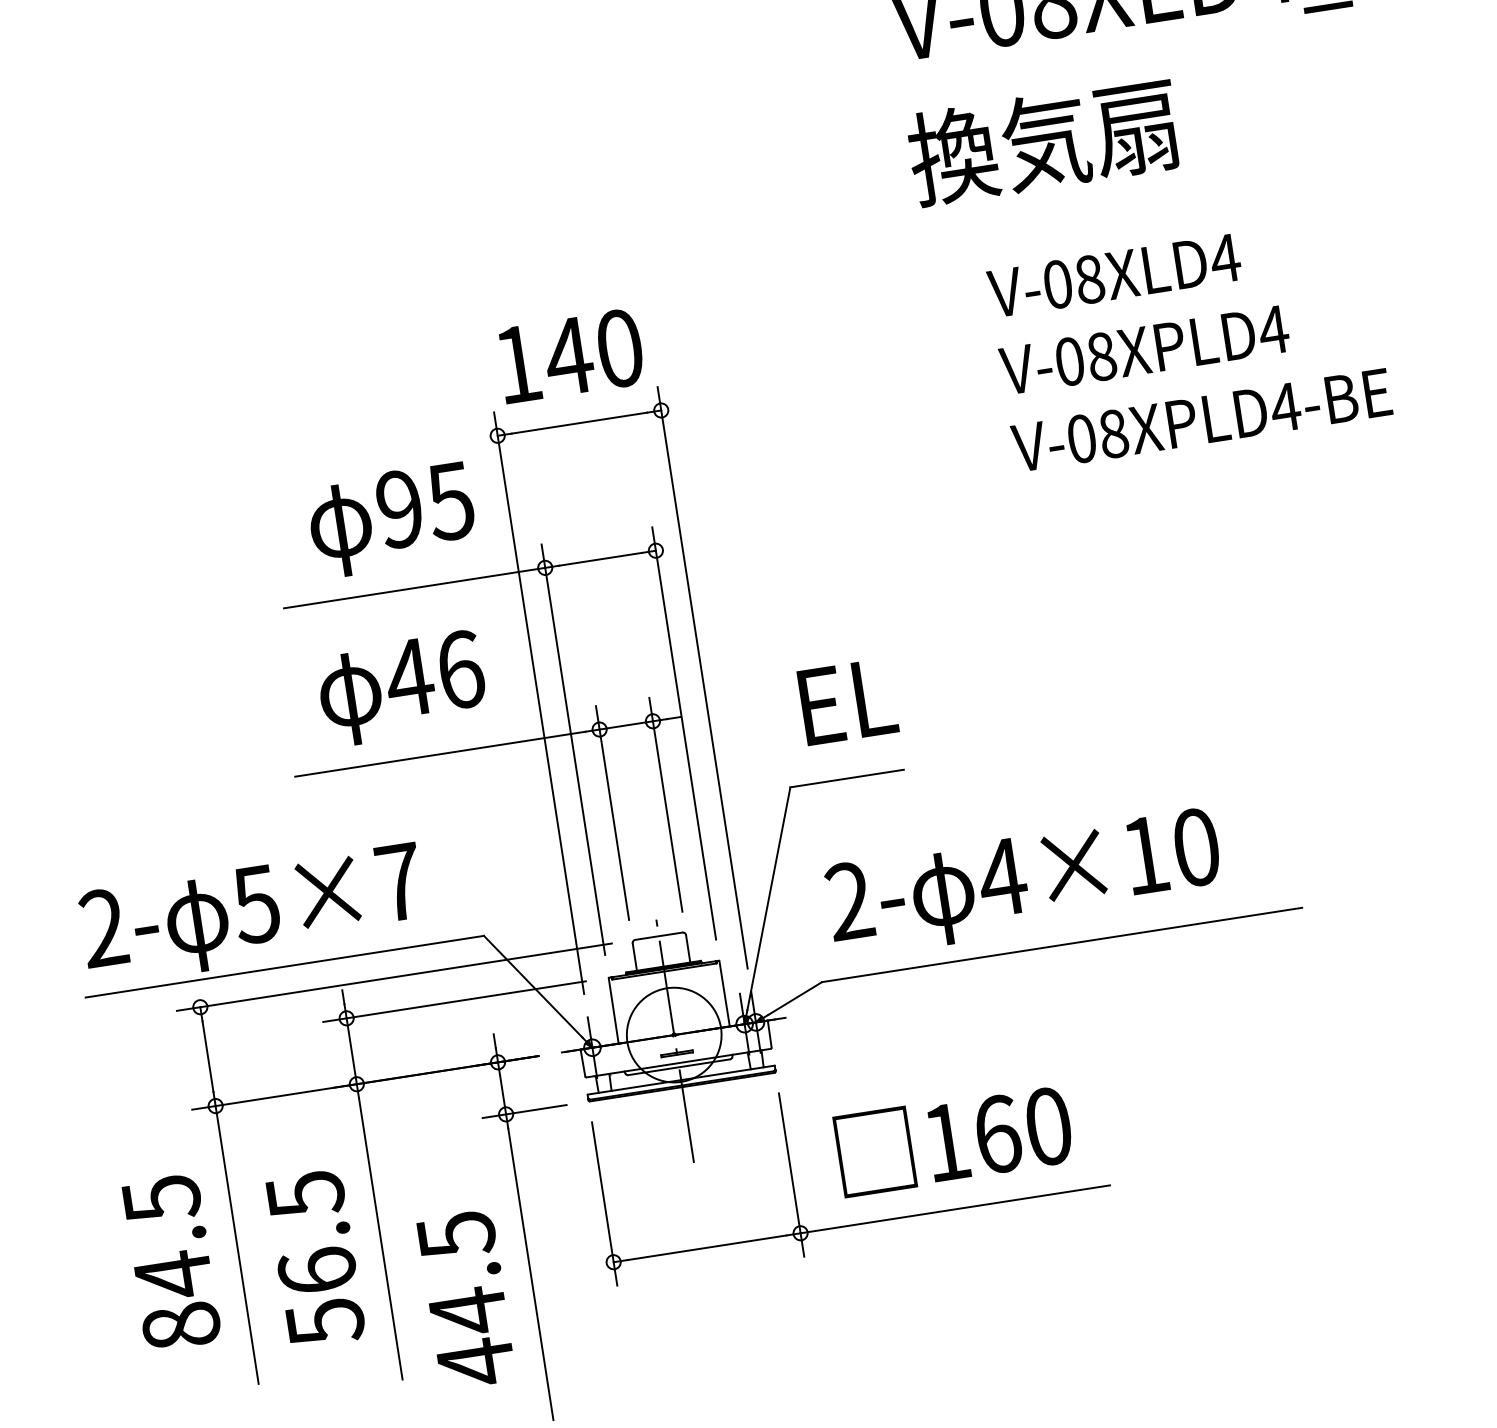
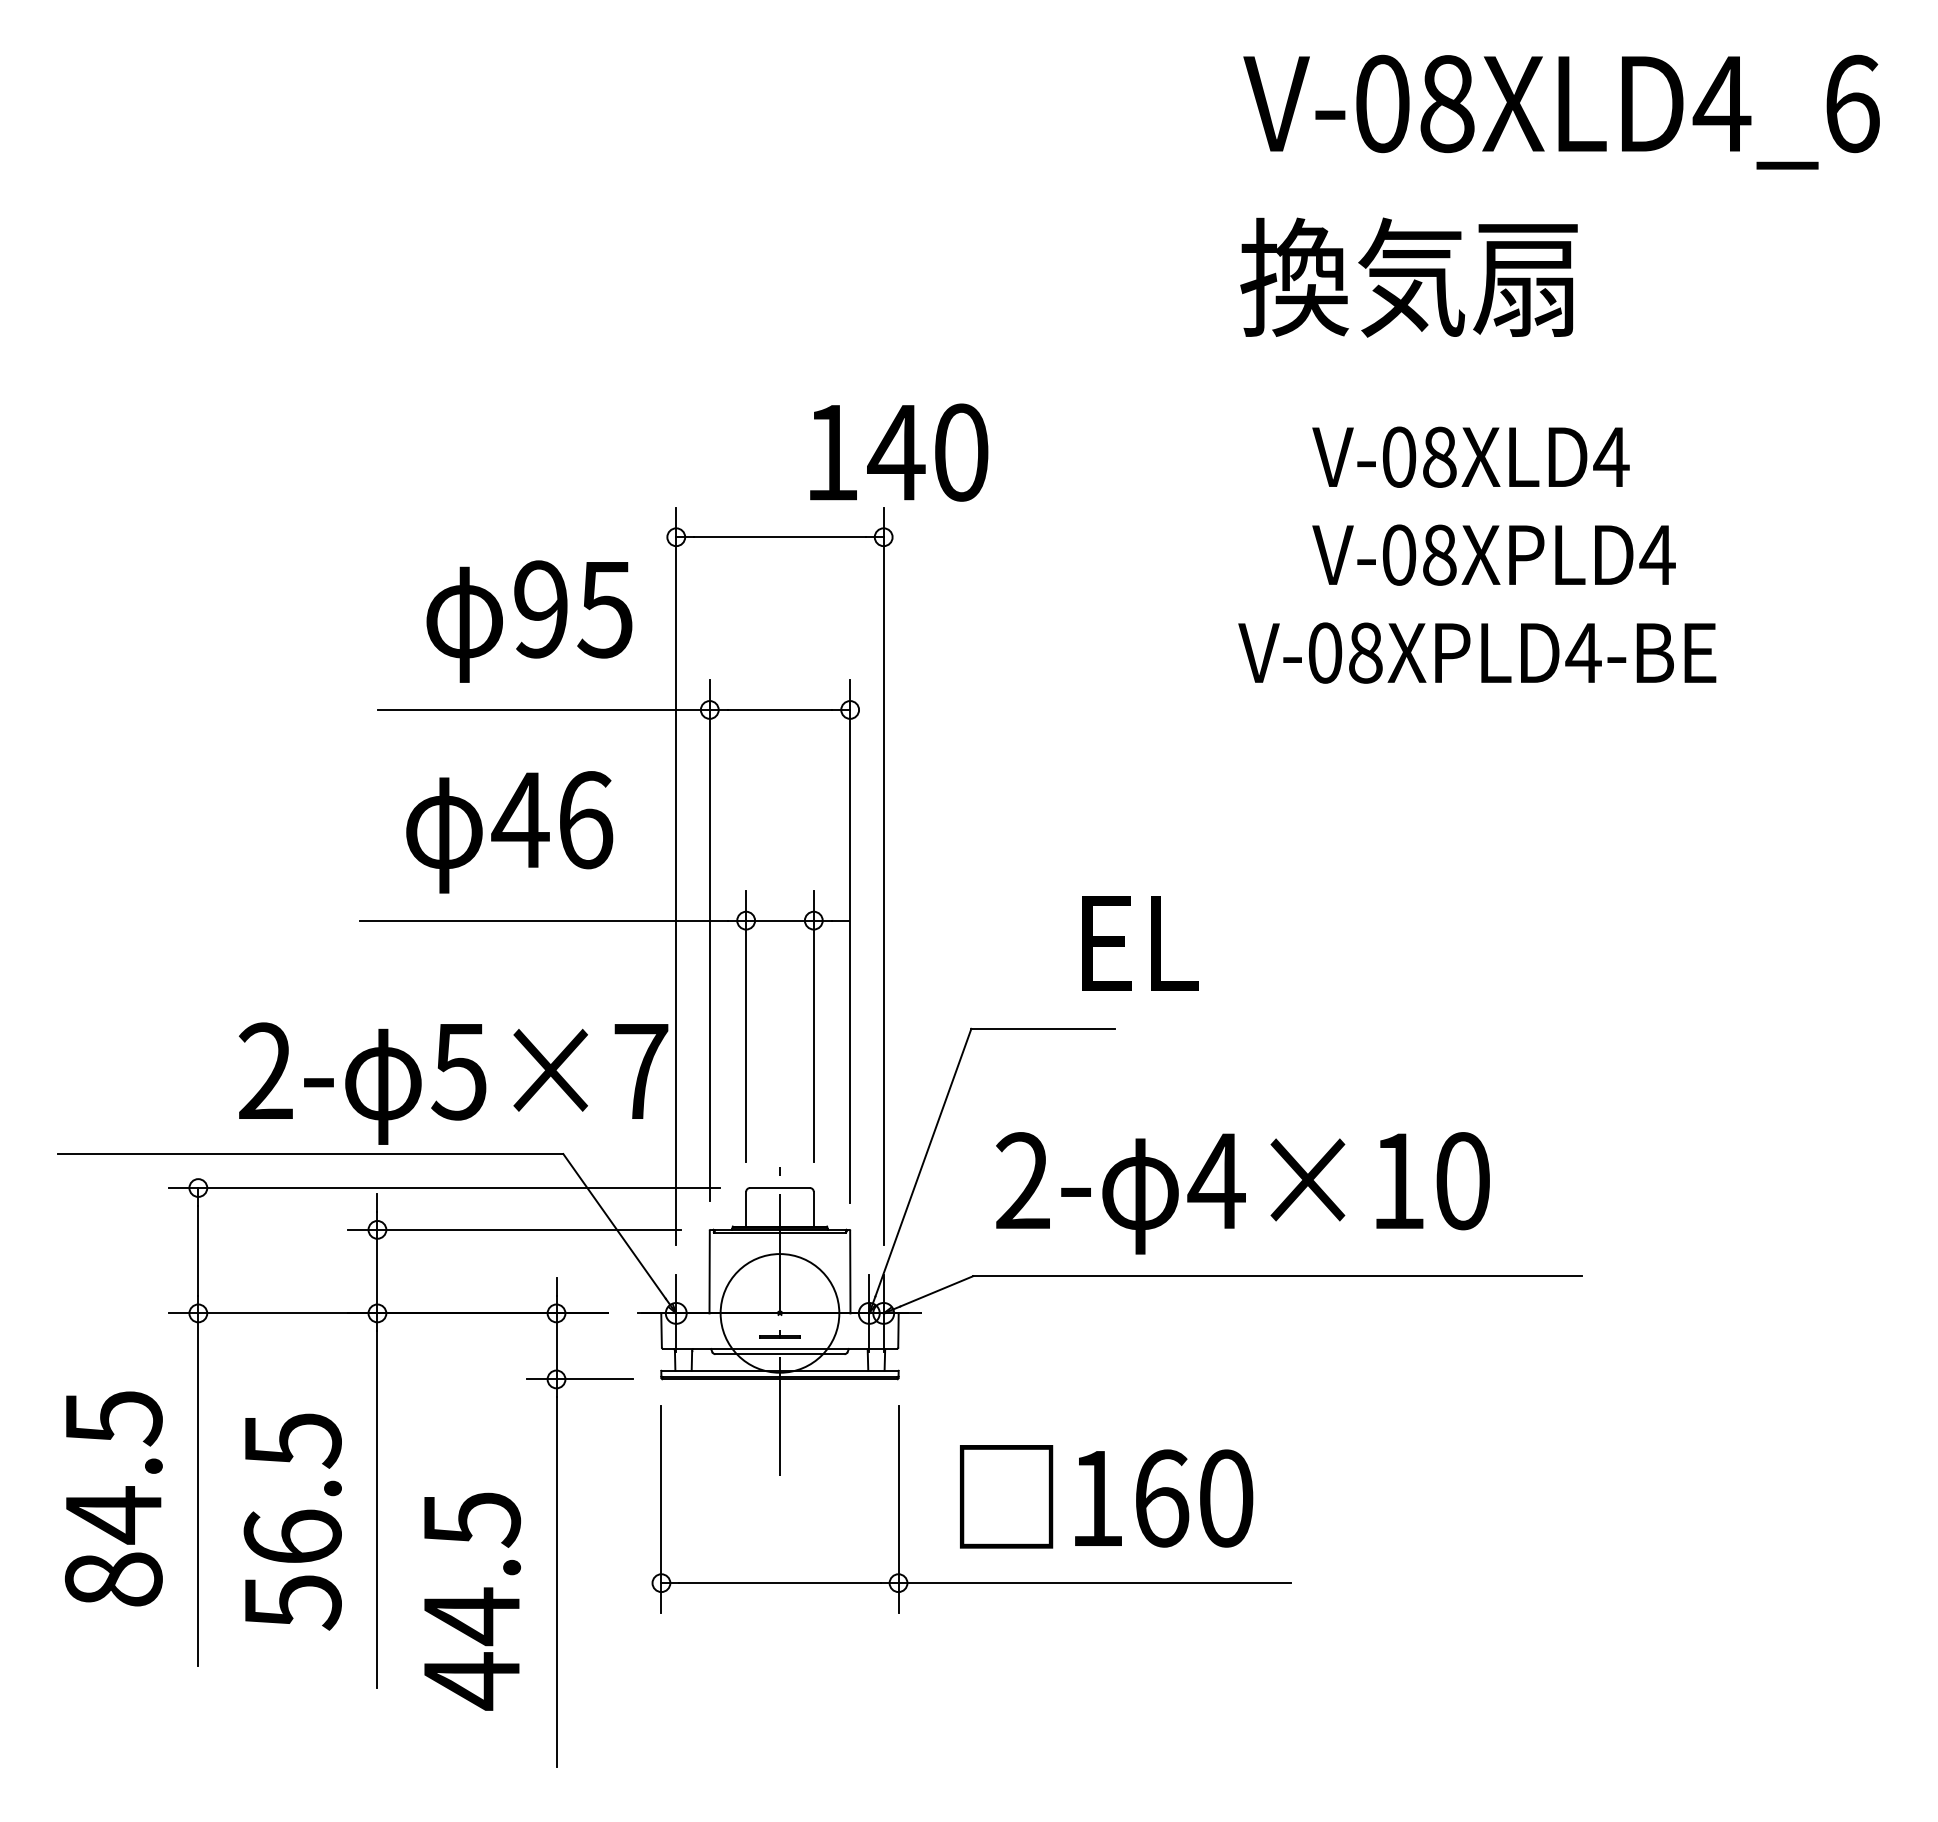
text: (571, 356) -> (899, 452), moved
text: (1201, 419) -> (1477, 652), moved
text: (848, 701) -> (1140, 943), moved
text: (253, 914) -> (453, 1083), moved

